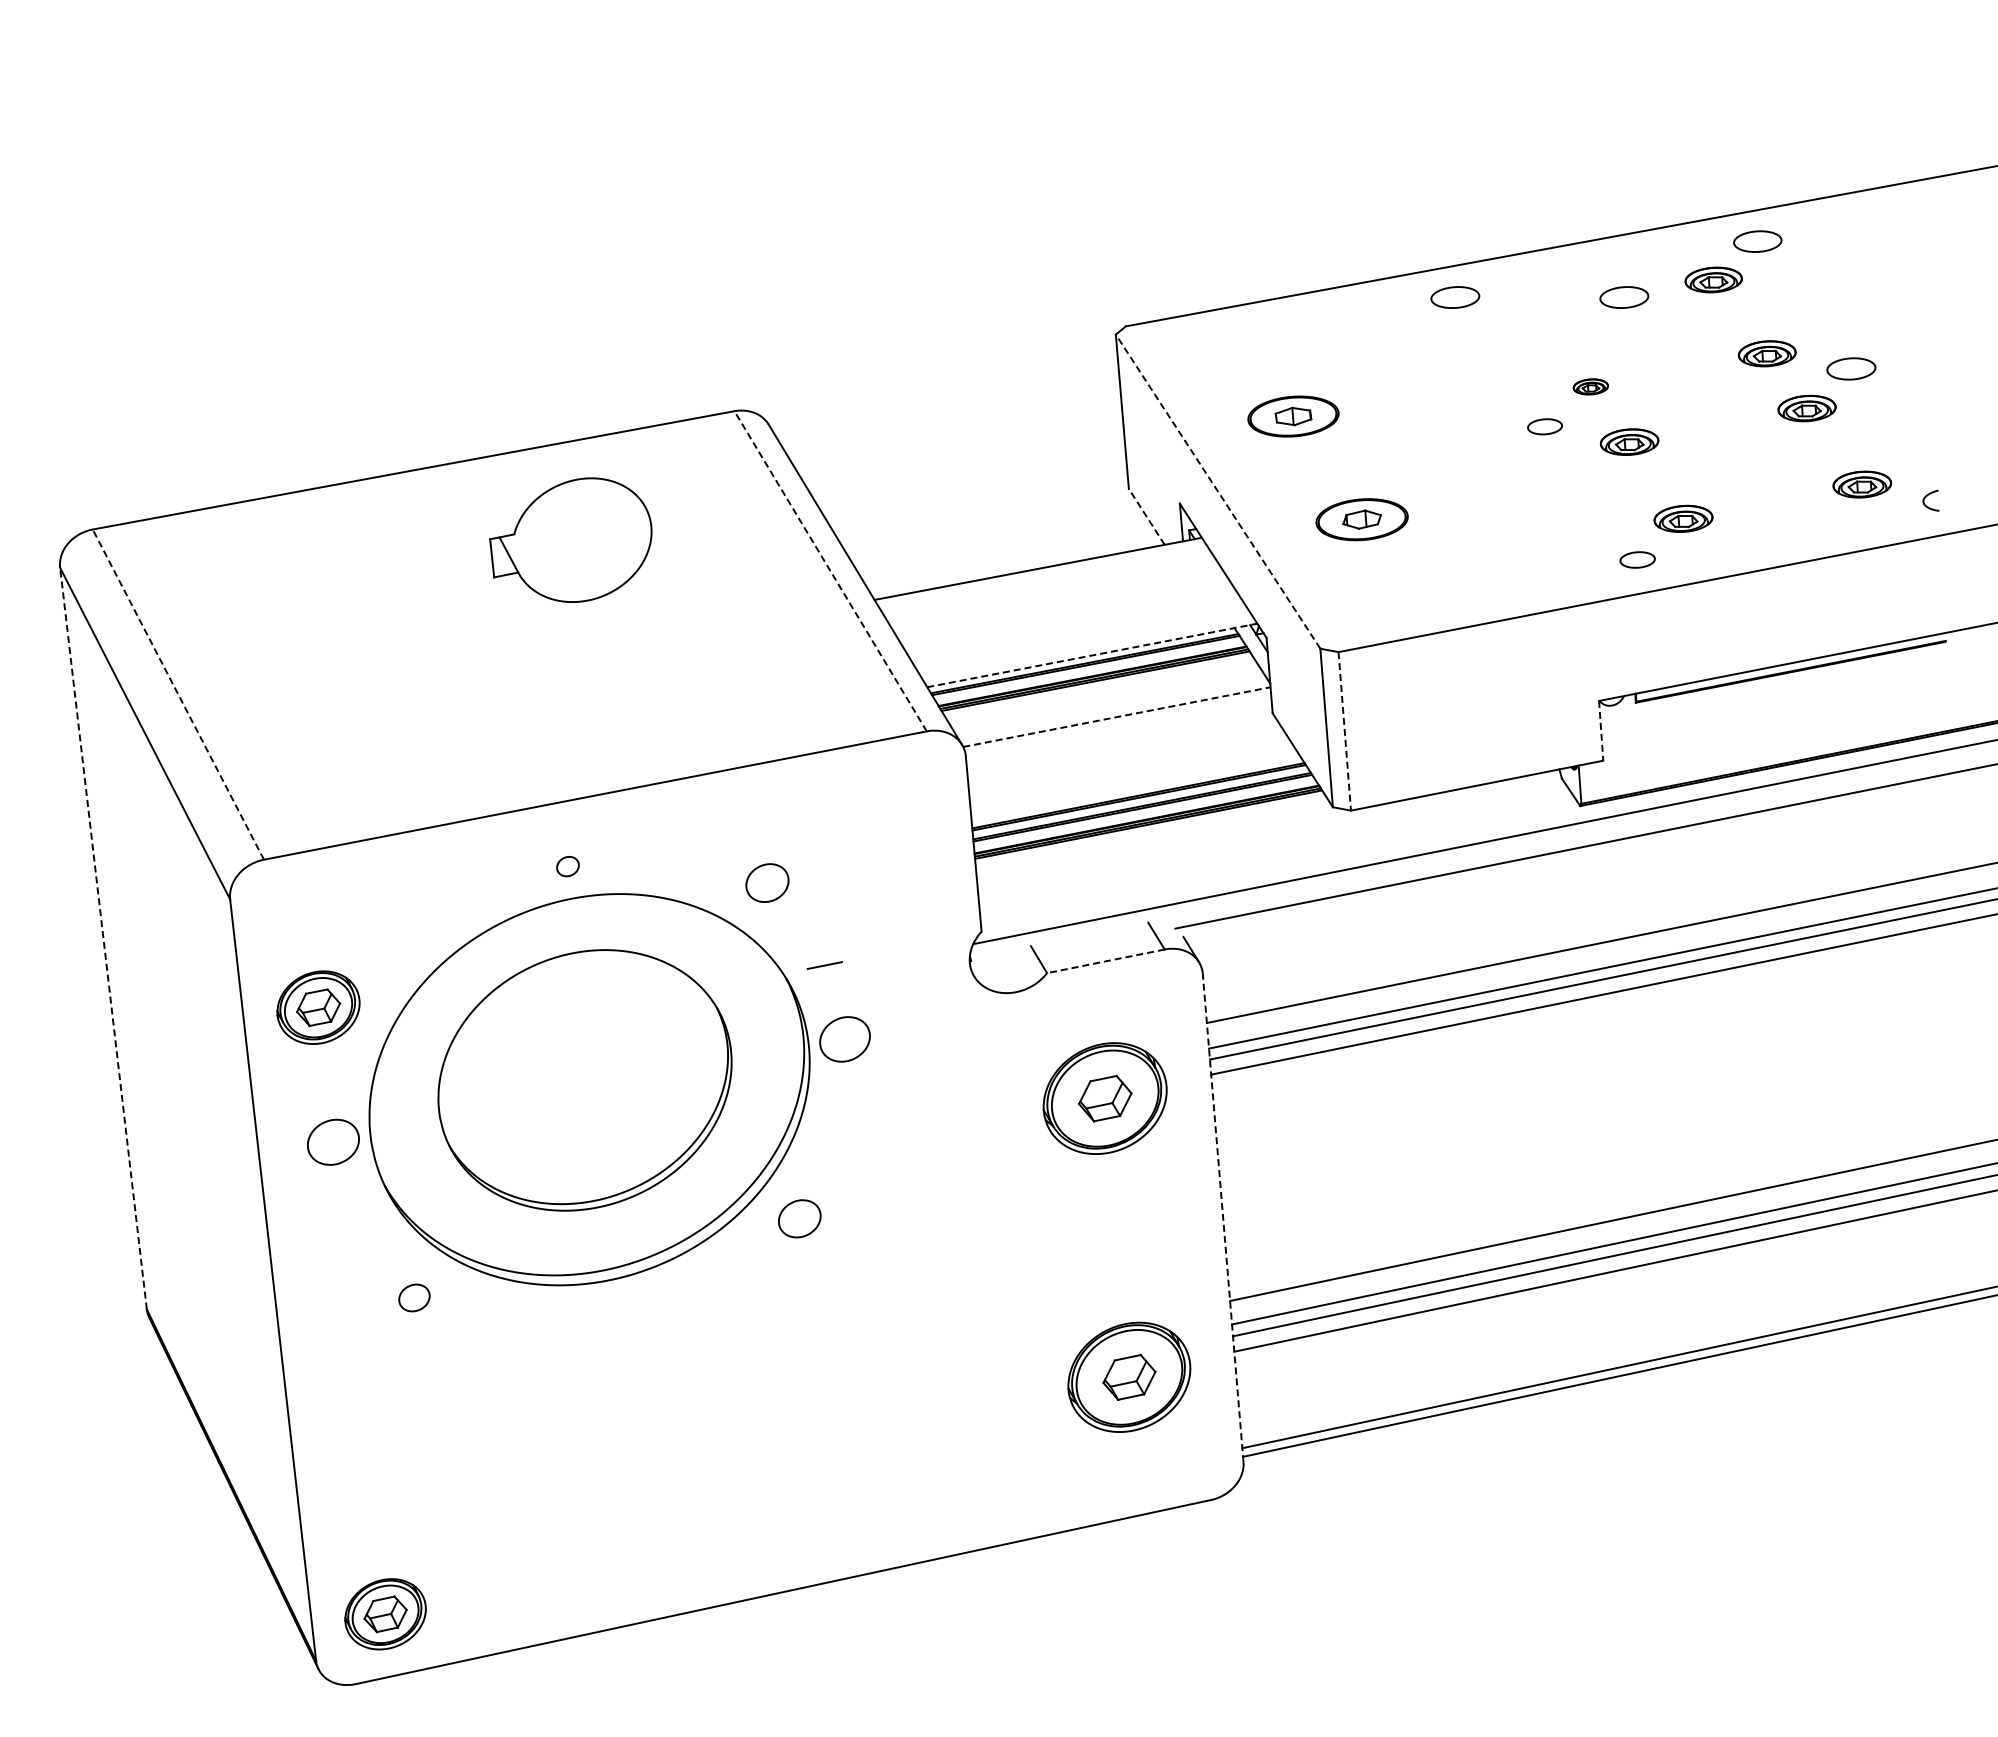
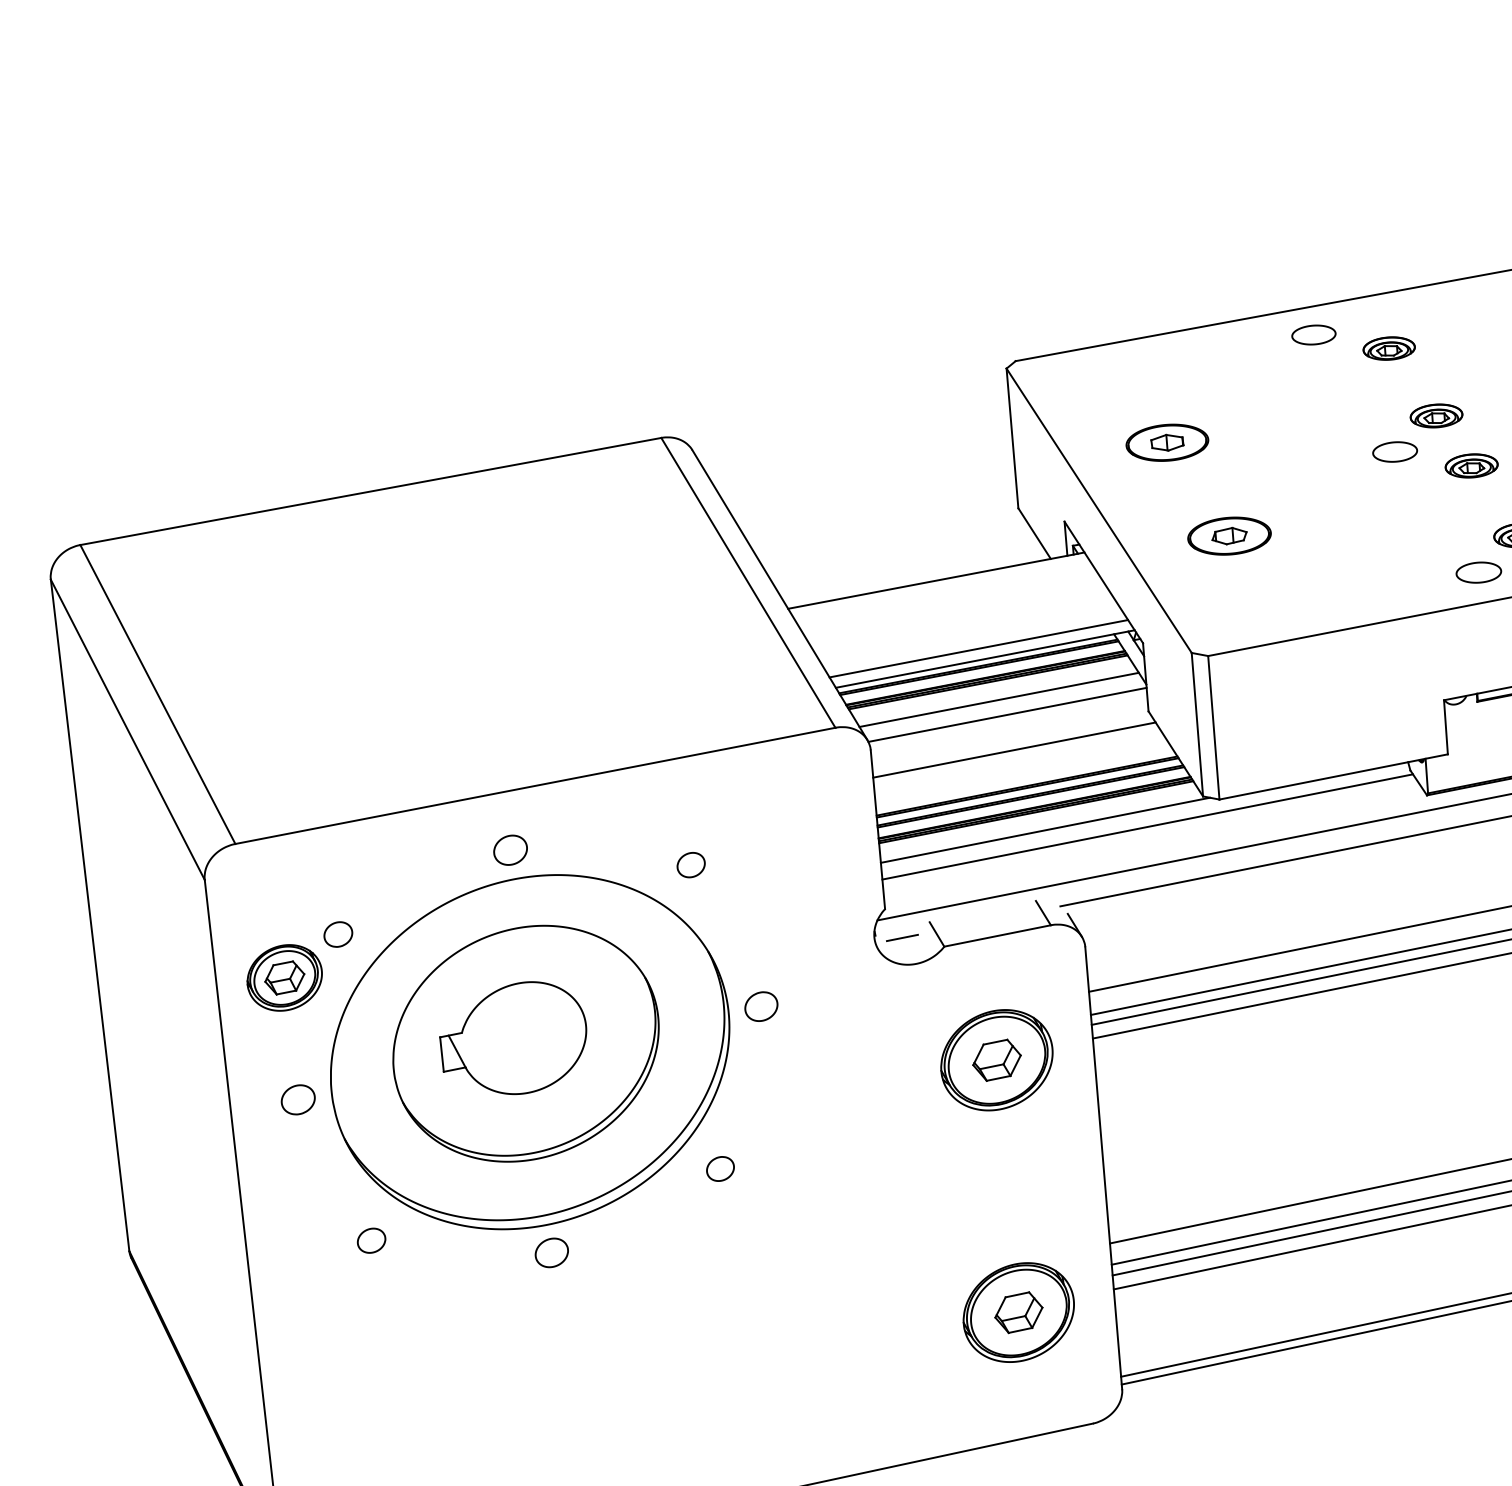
part: (1624, 297) -> (1467, 334), removed
part: (1538, 312) -> (1389, 348), added
part: (1590, 386) -> (1436, 415), size x1.67
part: (1544, 426) -> (1394, 451), size x1.43
line: (1217, 491) -> (1098, 510), dashed -> solid
line: (1146, 516) -> (1034, 533), dashed -> solid
part: (570, 539) -> (512, 1037), moved
part: (1637, 559) -> (1478, 572), size x1.43
line: (830, 571) -> (748, 583), dashed -> solid
line: (1085, 643) -> (979, 648), added
line: (1092, 655) -> (985, 659), dashed -> solid
line: (178, 694) -> (158, 694), dashed -> solid
line: (1107, 700) -> (999, 699), added
line: (1116, 717) -> (1007, 715), dashed -> solid
line: (1601, 730) -> (1446, 726), dashed -> solid
line: (1344, 731) -> (1213, 727), dashed -> solid
line: (1124, 755) -> (1014, 749), added
line: (1271, 840) -> (1147, 826), added
line: (1158, 844) -> (1045, 830), added
part: (567, 866) -> (510, 850), size x1.67
part: (767, 882) -> (691, 864), size x0.71
line: (103, 938) -> (90, 915), dashed -> solid
part: (377, 959) -> (338, 934), added
line: (1105, 961) -> (997, 936), dashed -> solid
line: (824, 965) -> (902, 937), moved
part: (844, 1039) -> (760, 1006), size x0.71
part: (333, 1142) -> (298, 1099), size x0.71
line: (1223, 1217) -> (1104, 1167), dashed -> solid
part: (799, 1218) -> (720, 1168), size x0.71
part: (613, 1311) -> (551, 1252), added

